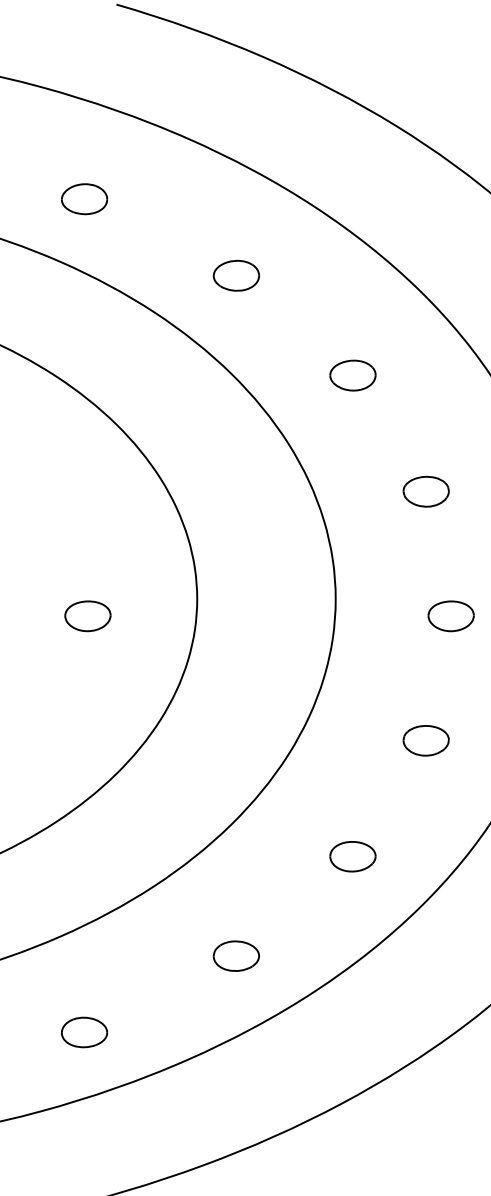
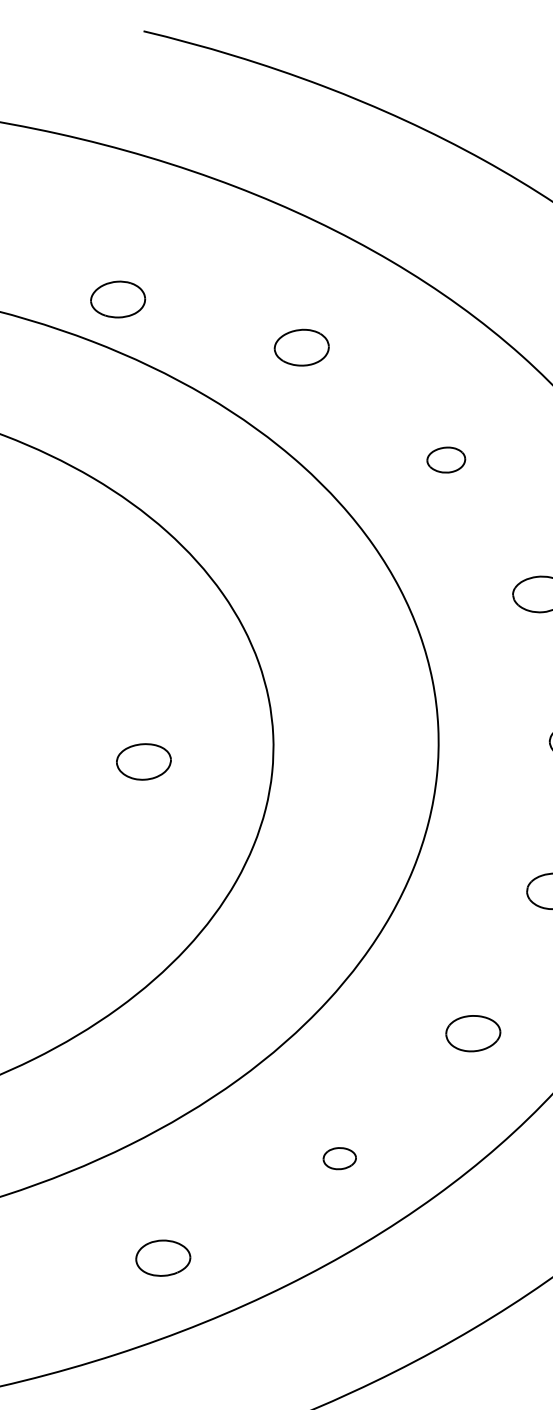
part: (84, 199) -> (118, 299), moved
part: (352, 375) -> (445, 460), size x0.7
part: (235, 955) -> (338, 1157), size x0.6

